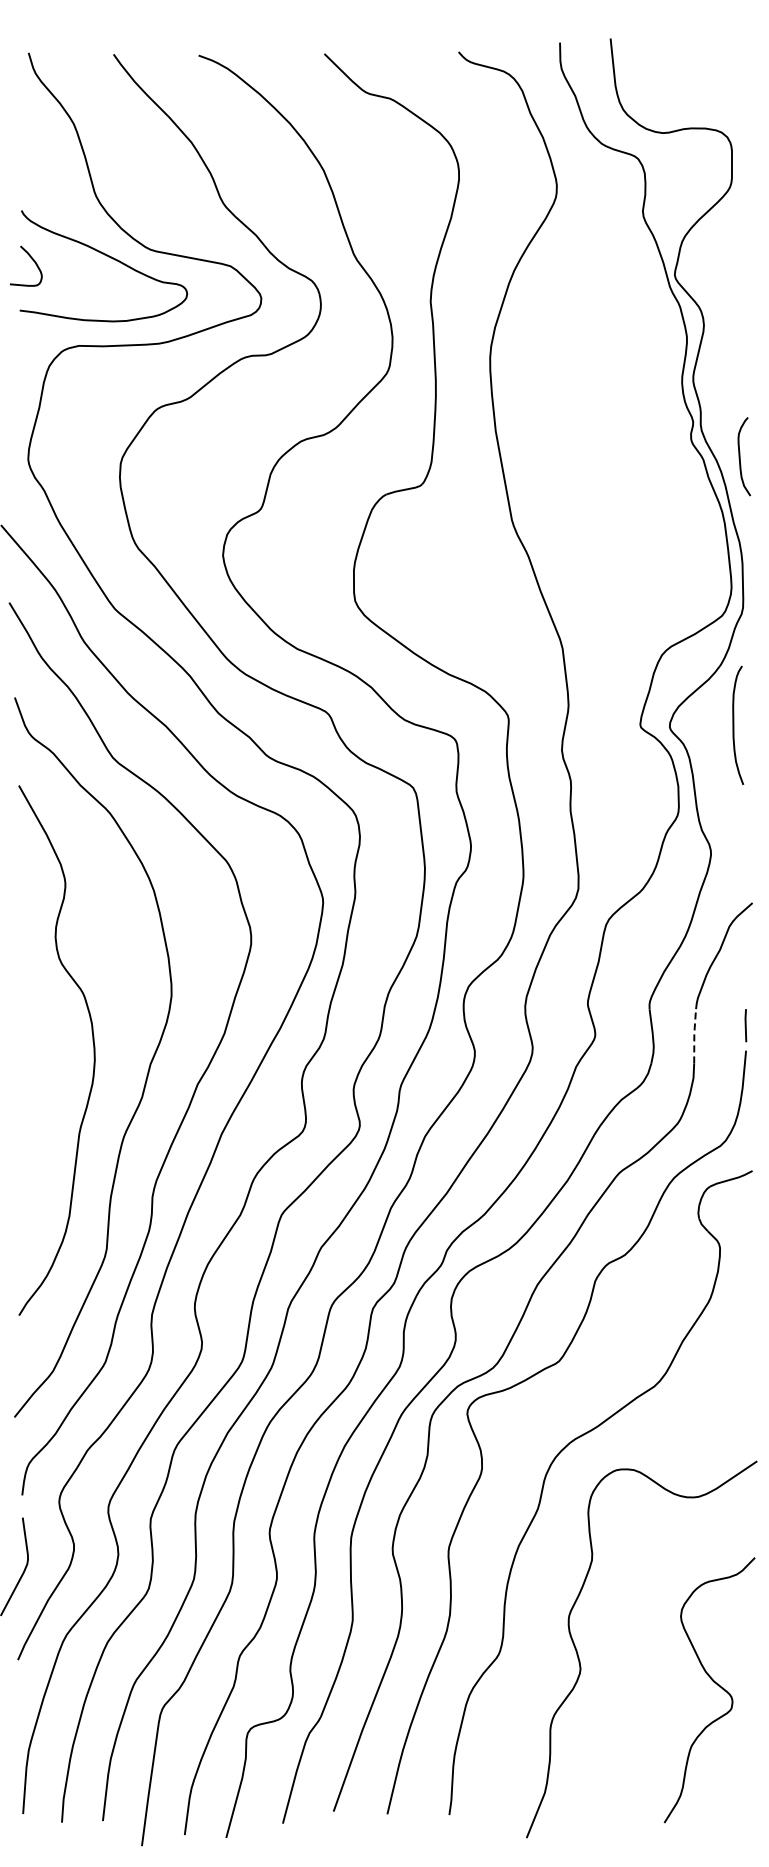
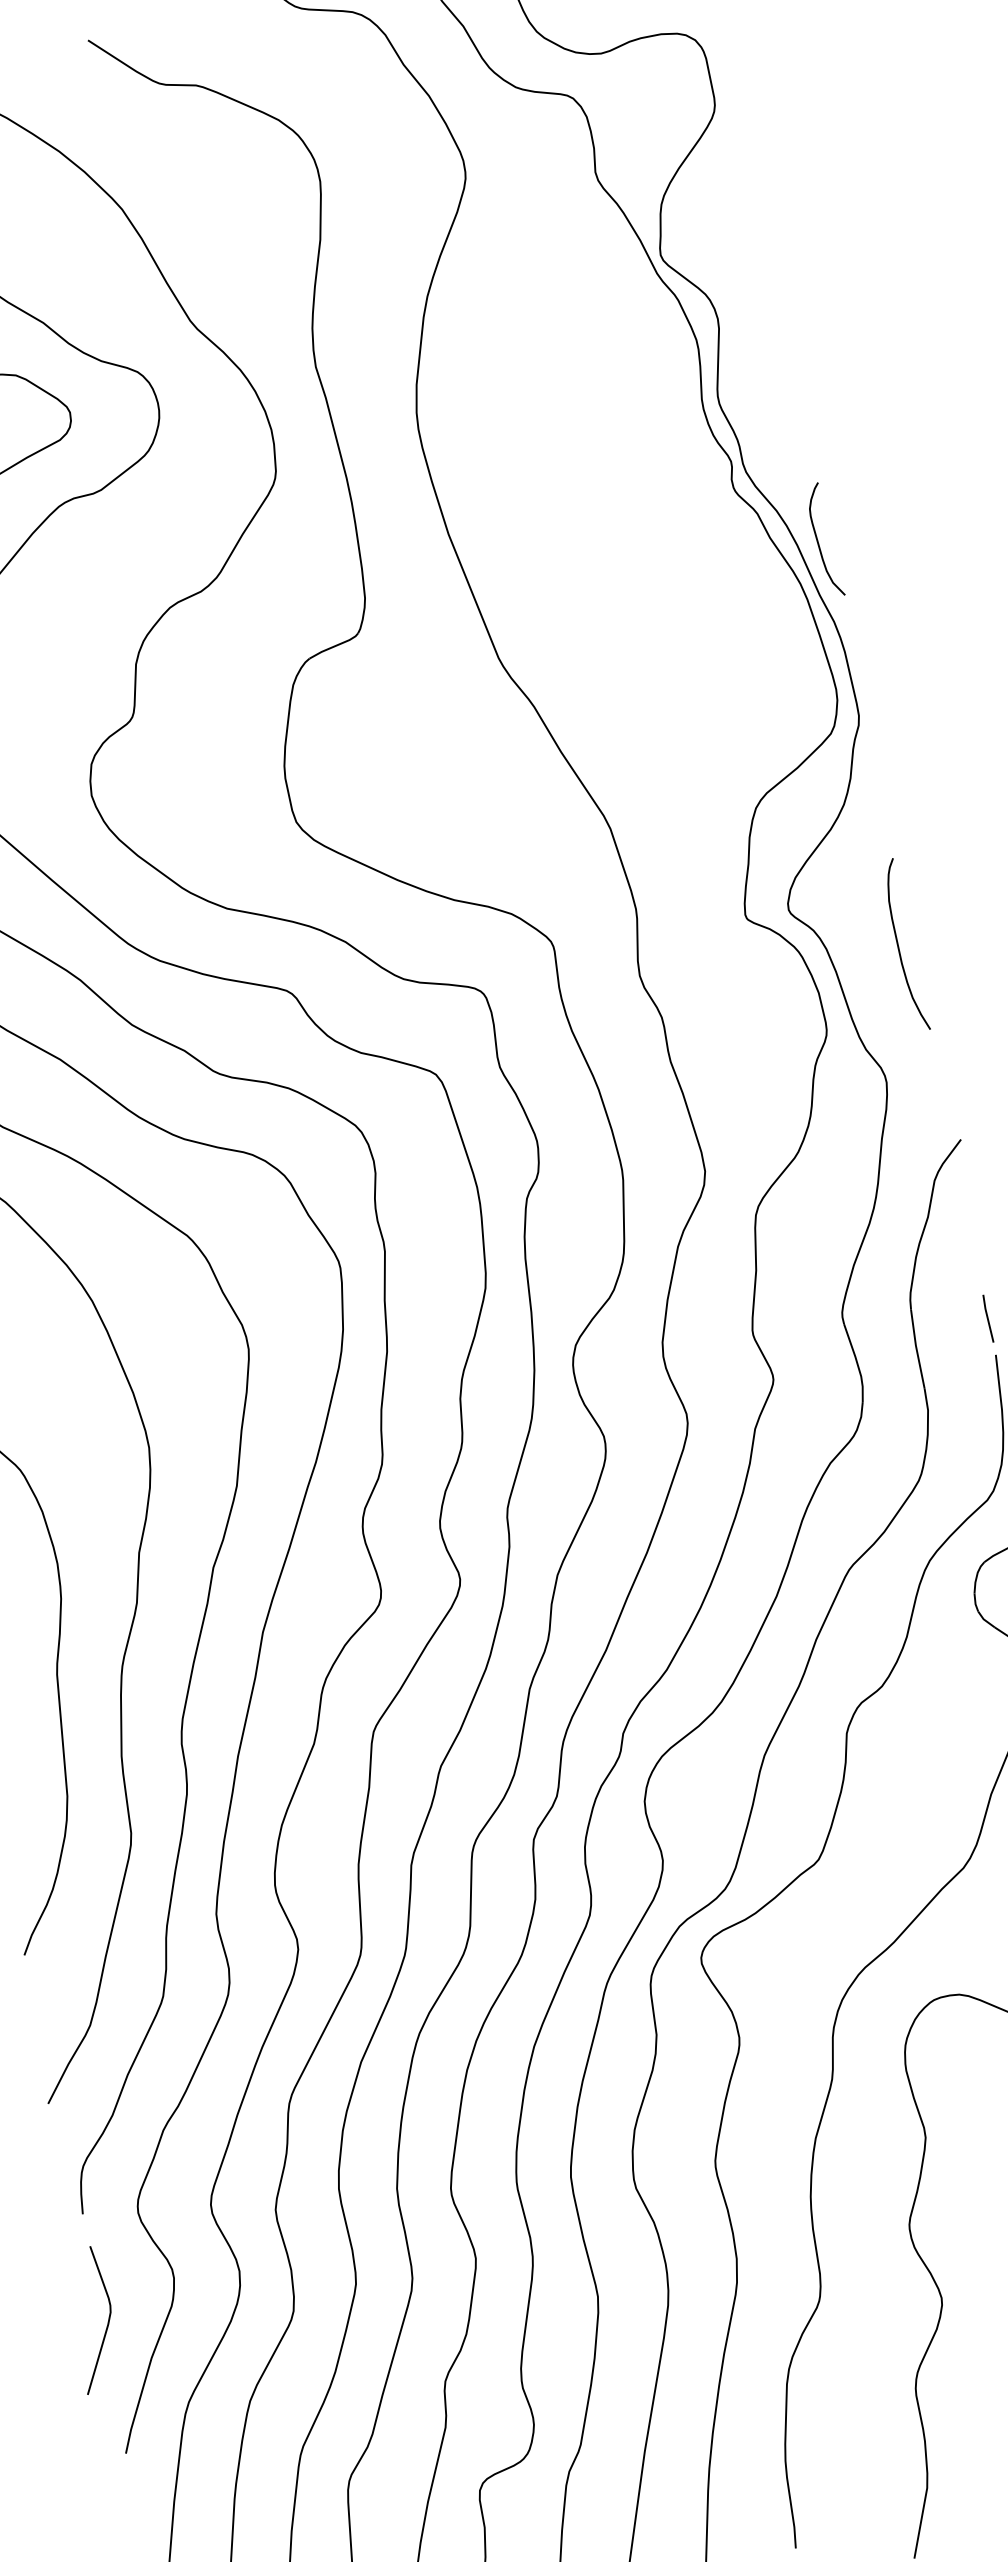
curve: (740, 456) -> (818, 541), moved
curve: (734, 724) -> (899, 944), moved
line: (694, 1035) -> (916, 1348), dashed -> solid

